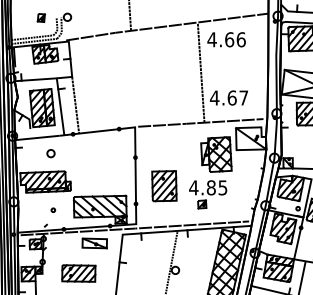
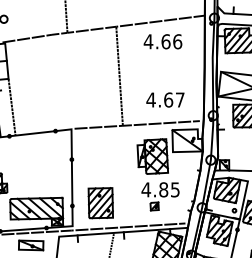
line: (200, 72) -> (118, 75), moved
part: (164, 186) -> (100, 203), moved
part: (208, 194) -> (160, 196), moved

